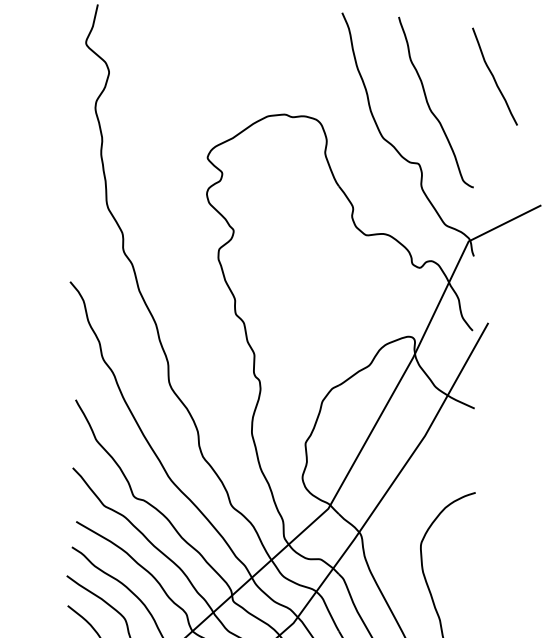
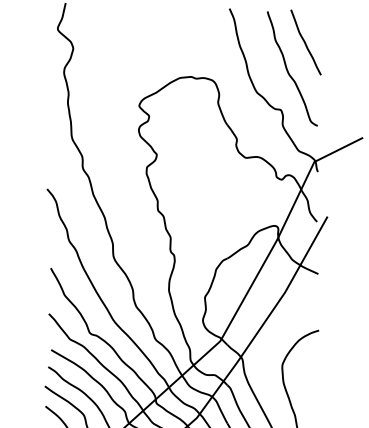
curve: (494, 76) -> (305, 42), moved

